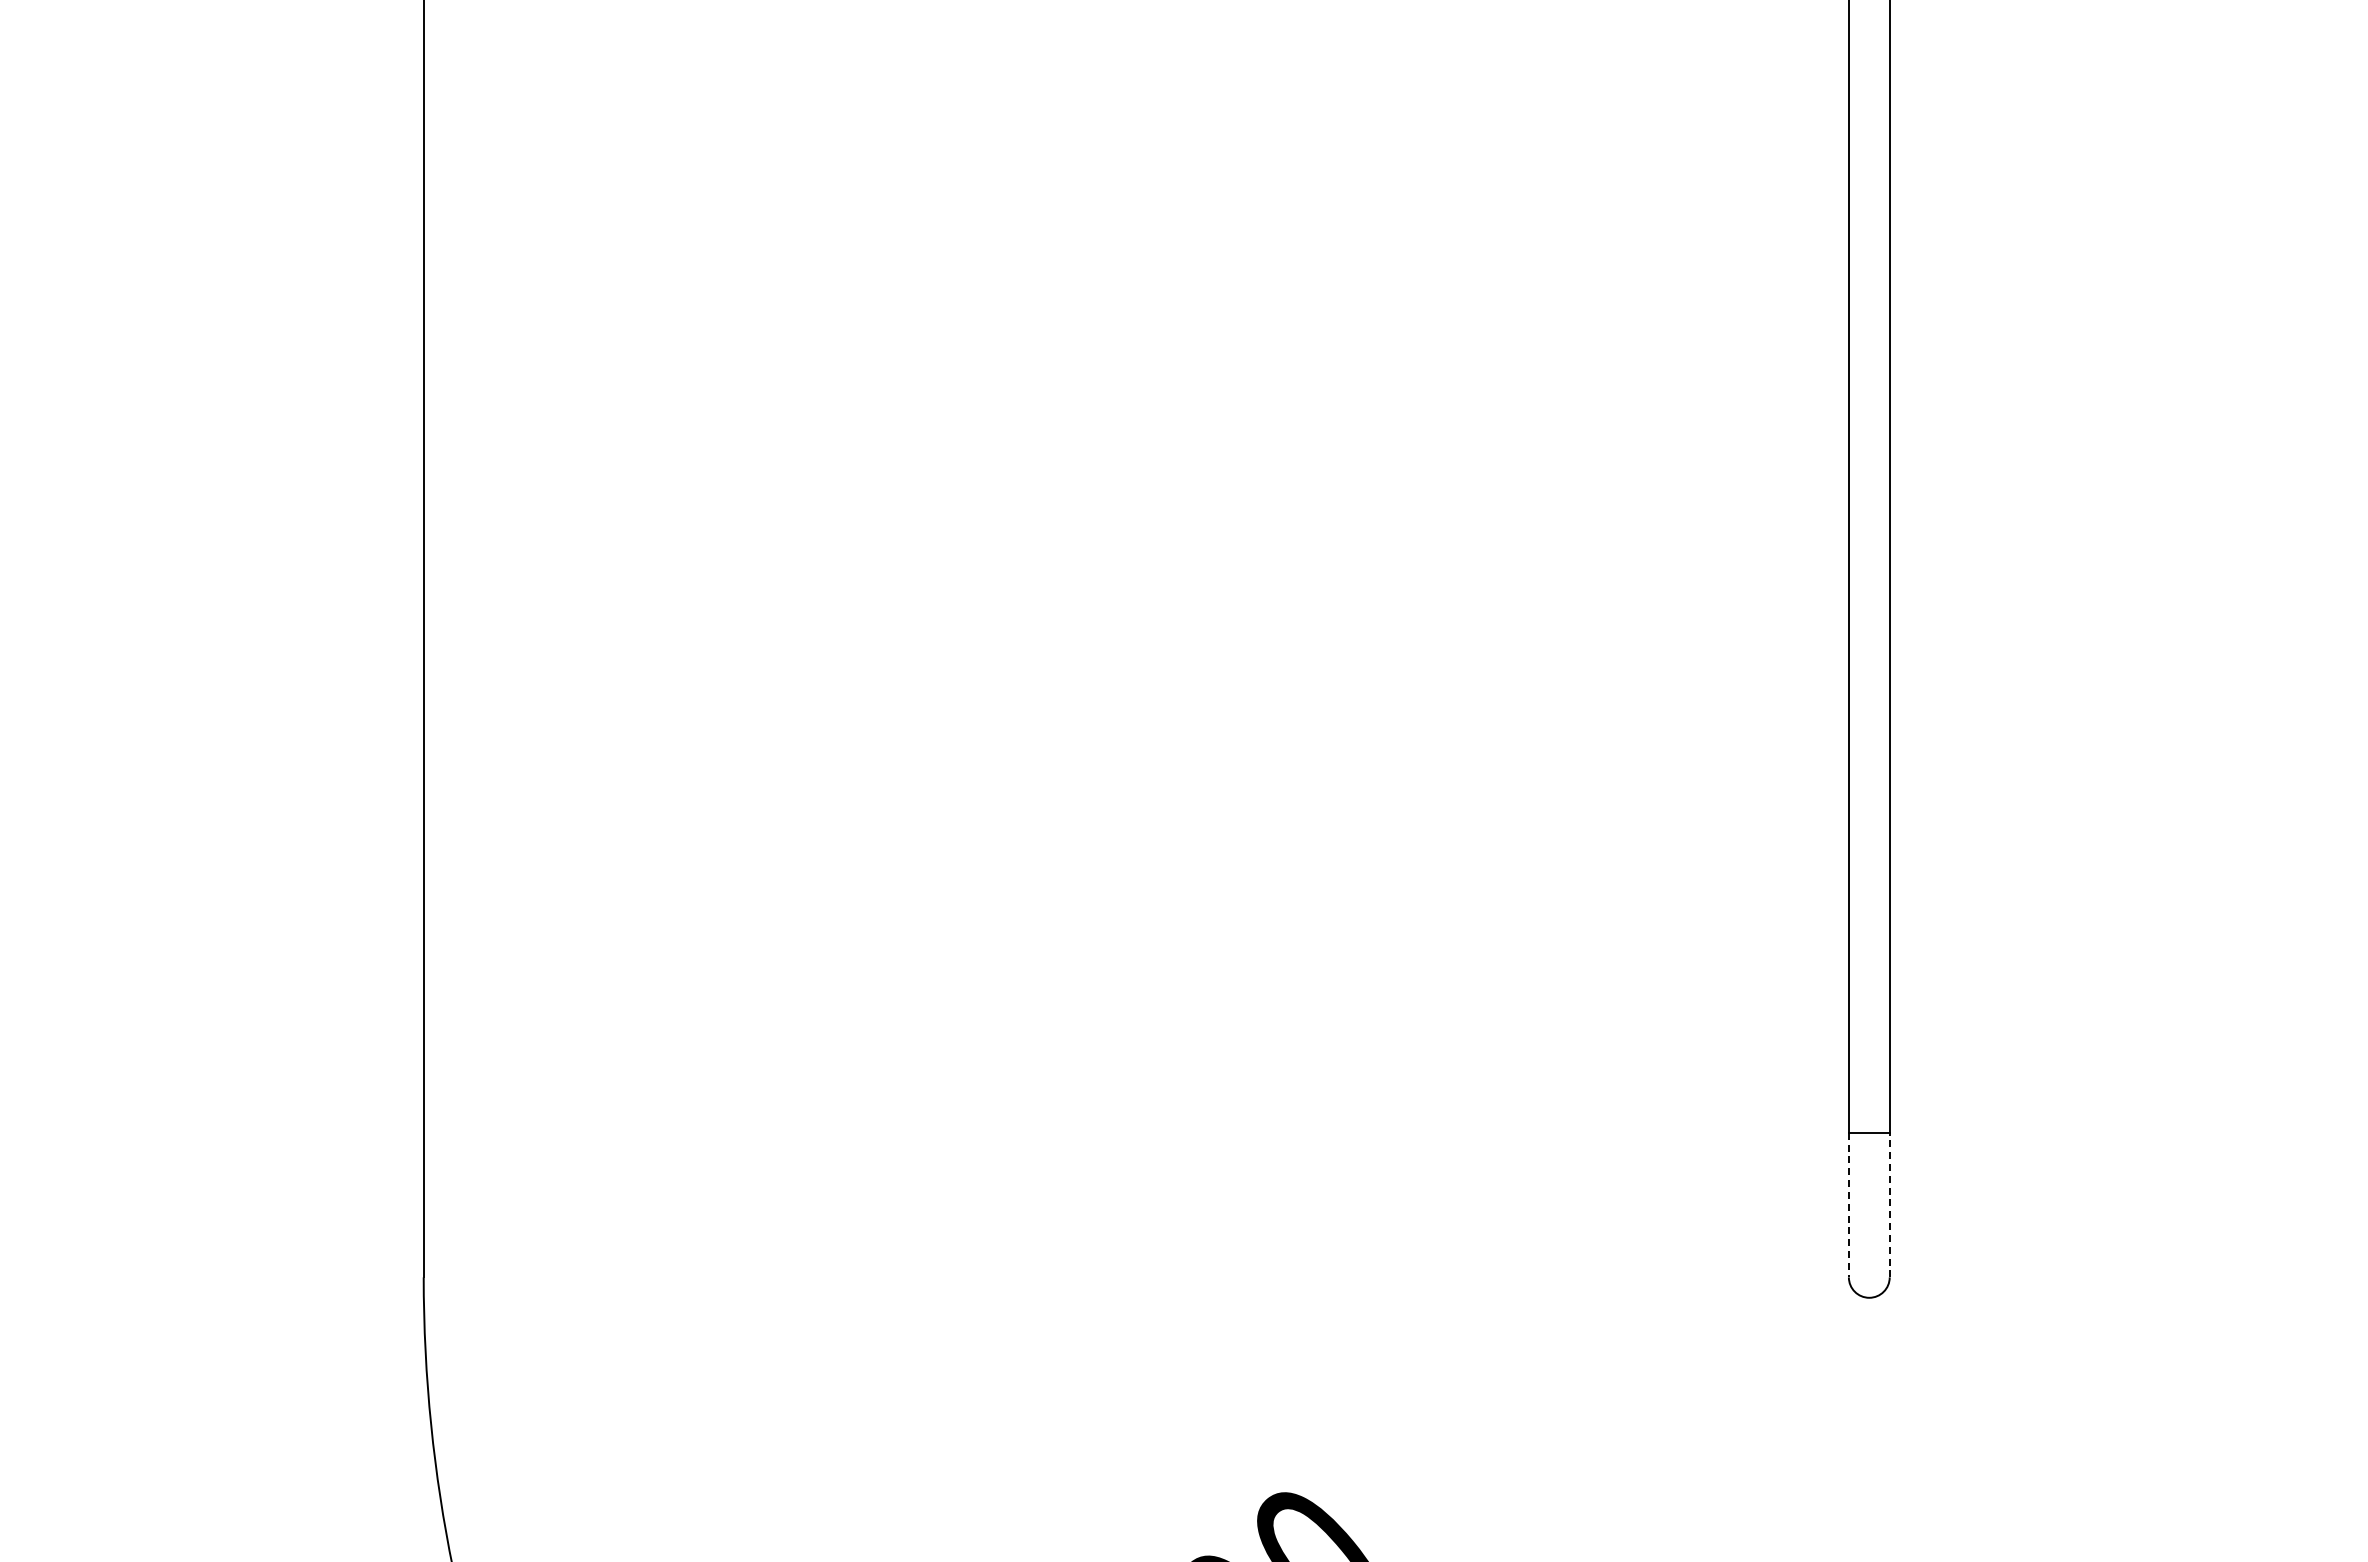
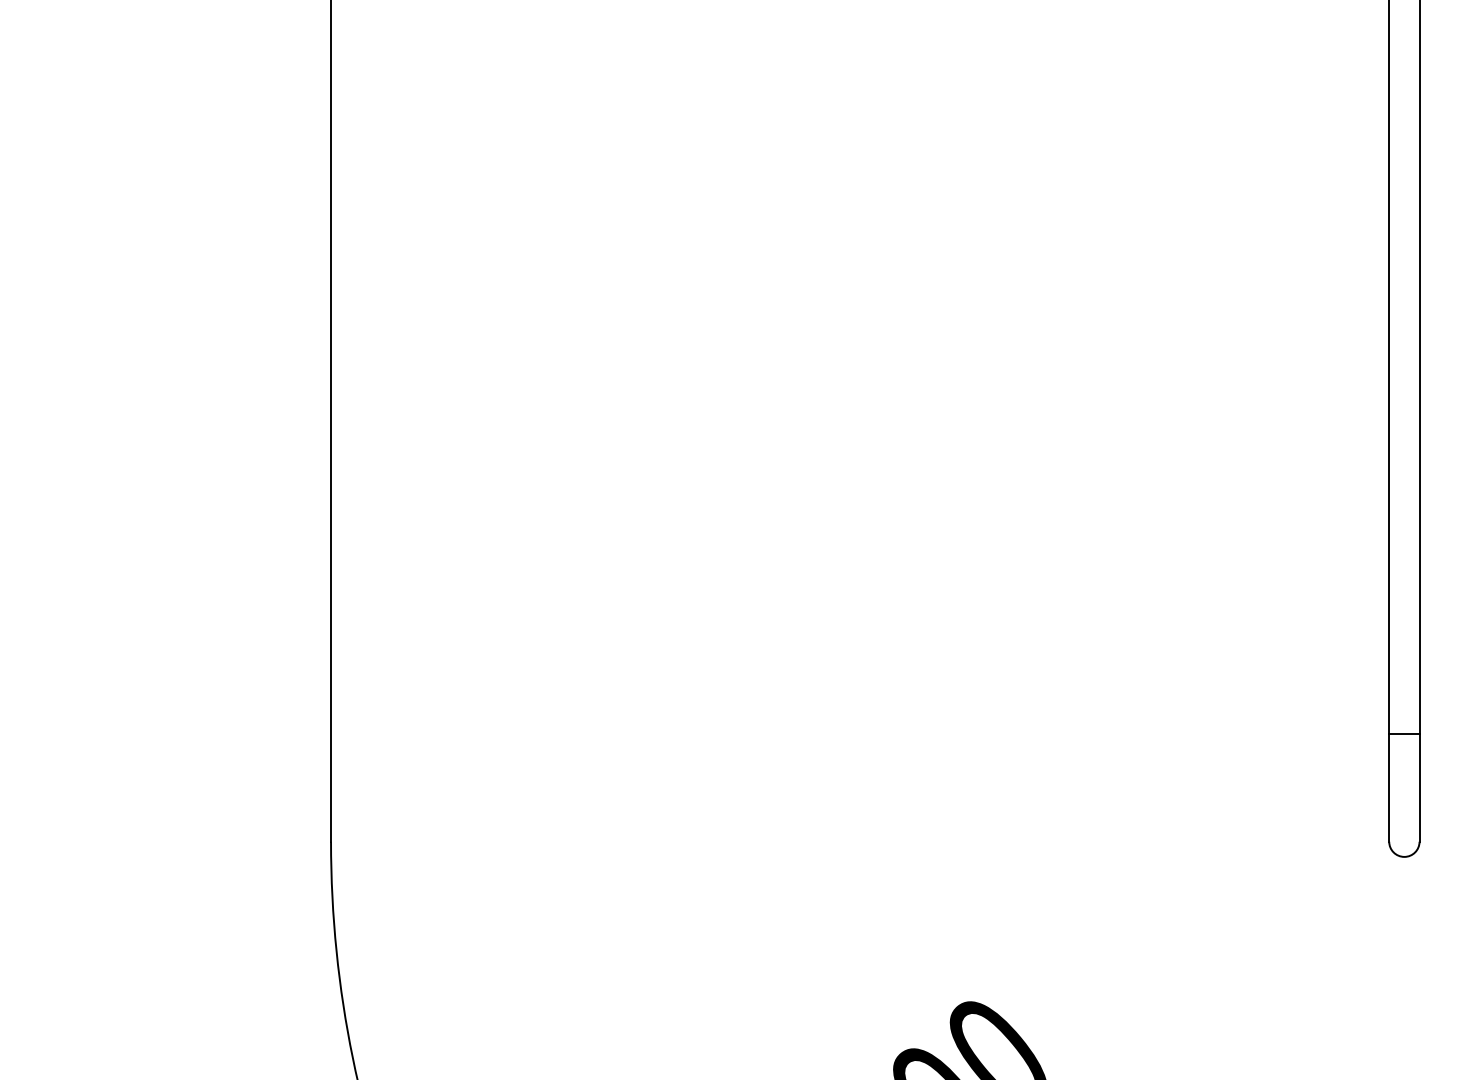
line: (1889, 1204) -> (1419, 787), dashed -> solid
line: (1848, 1205) -> (1388, 788), dashed -> solid

